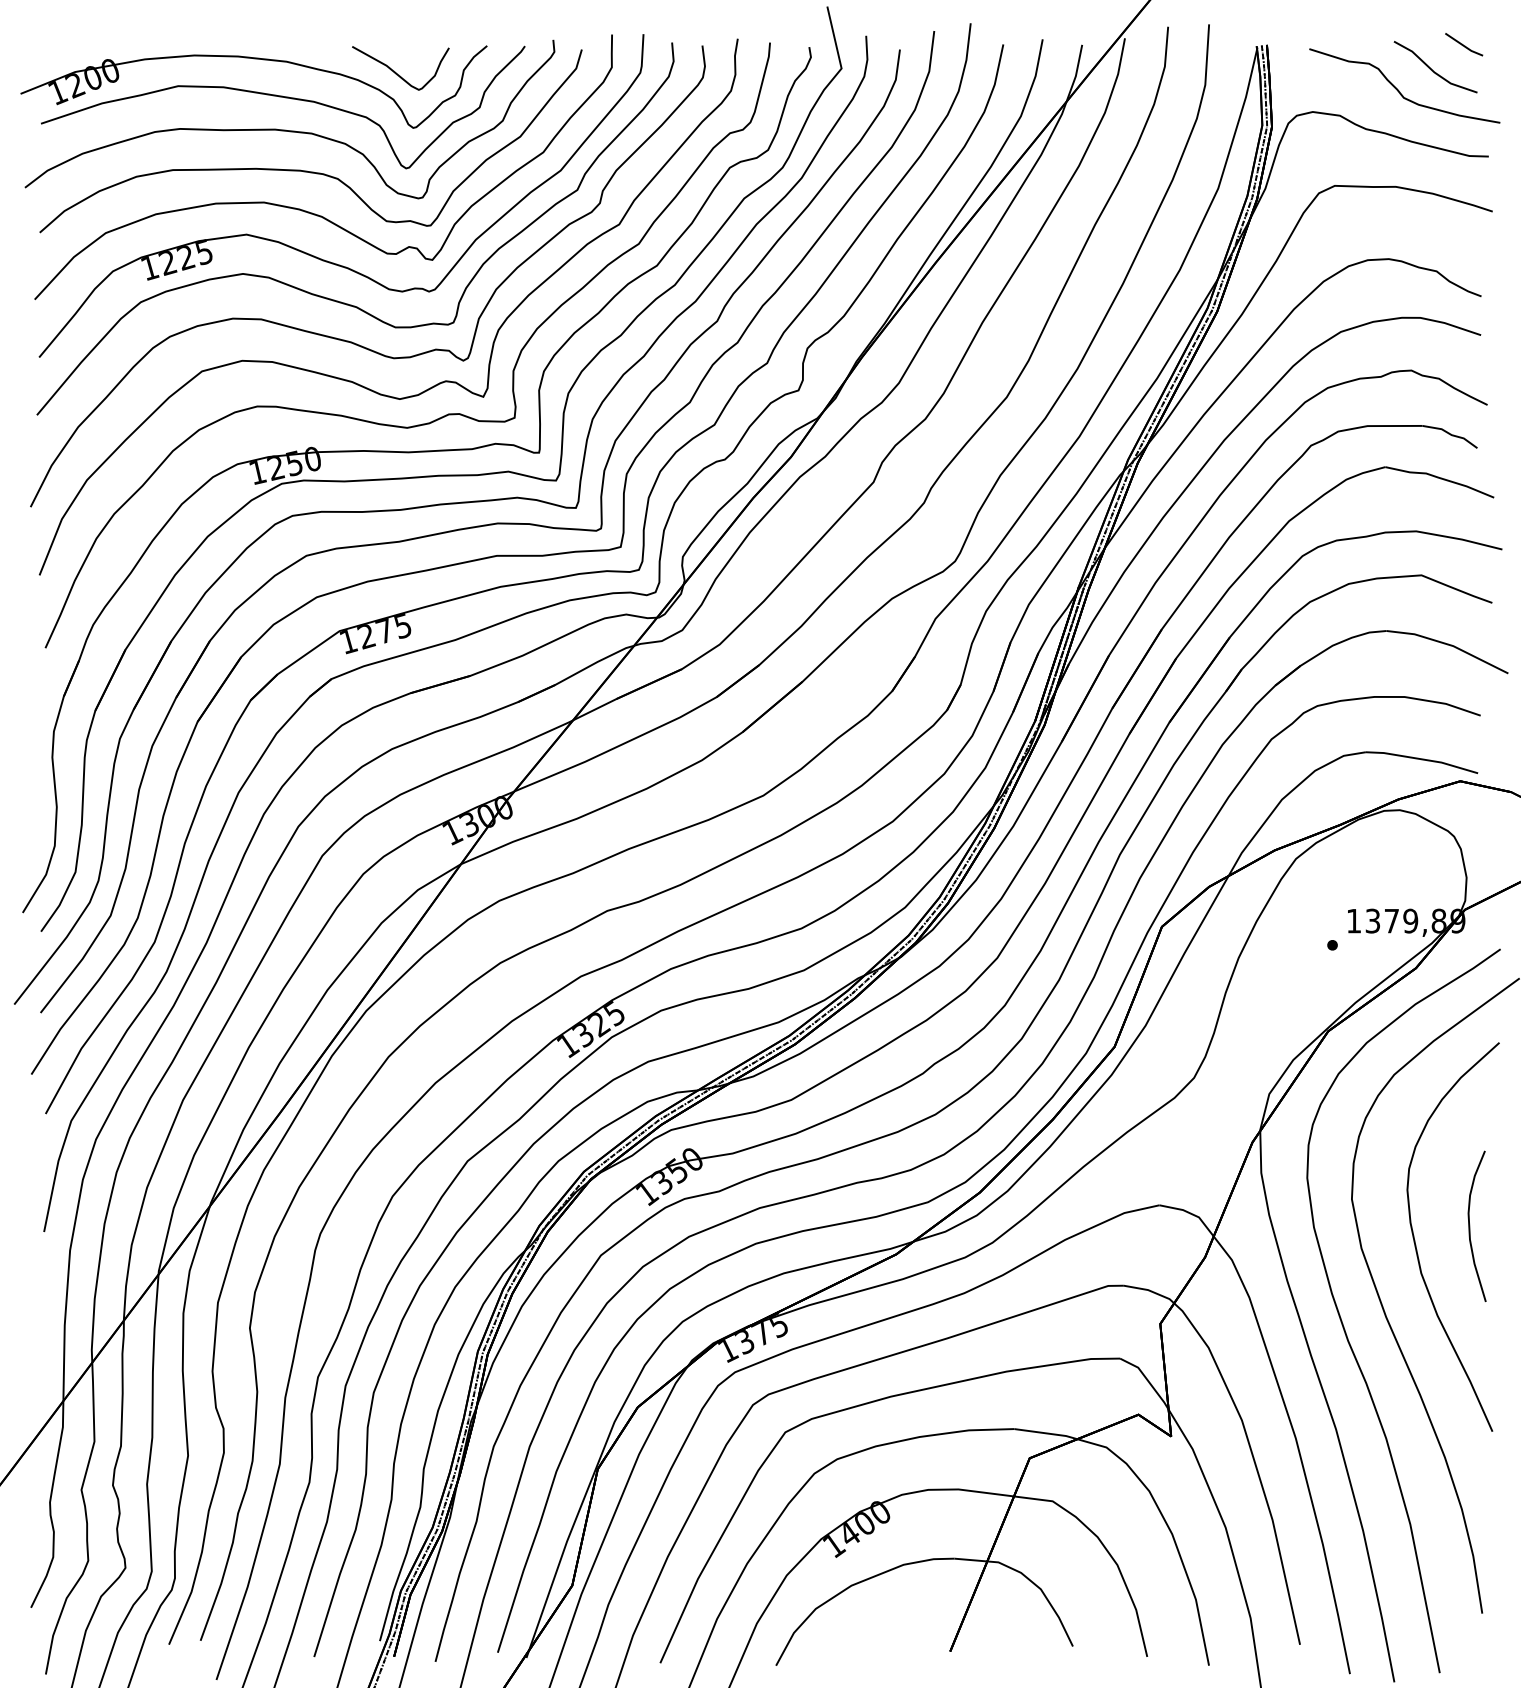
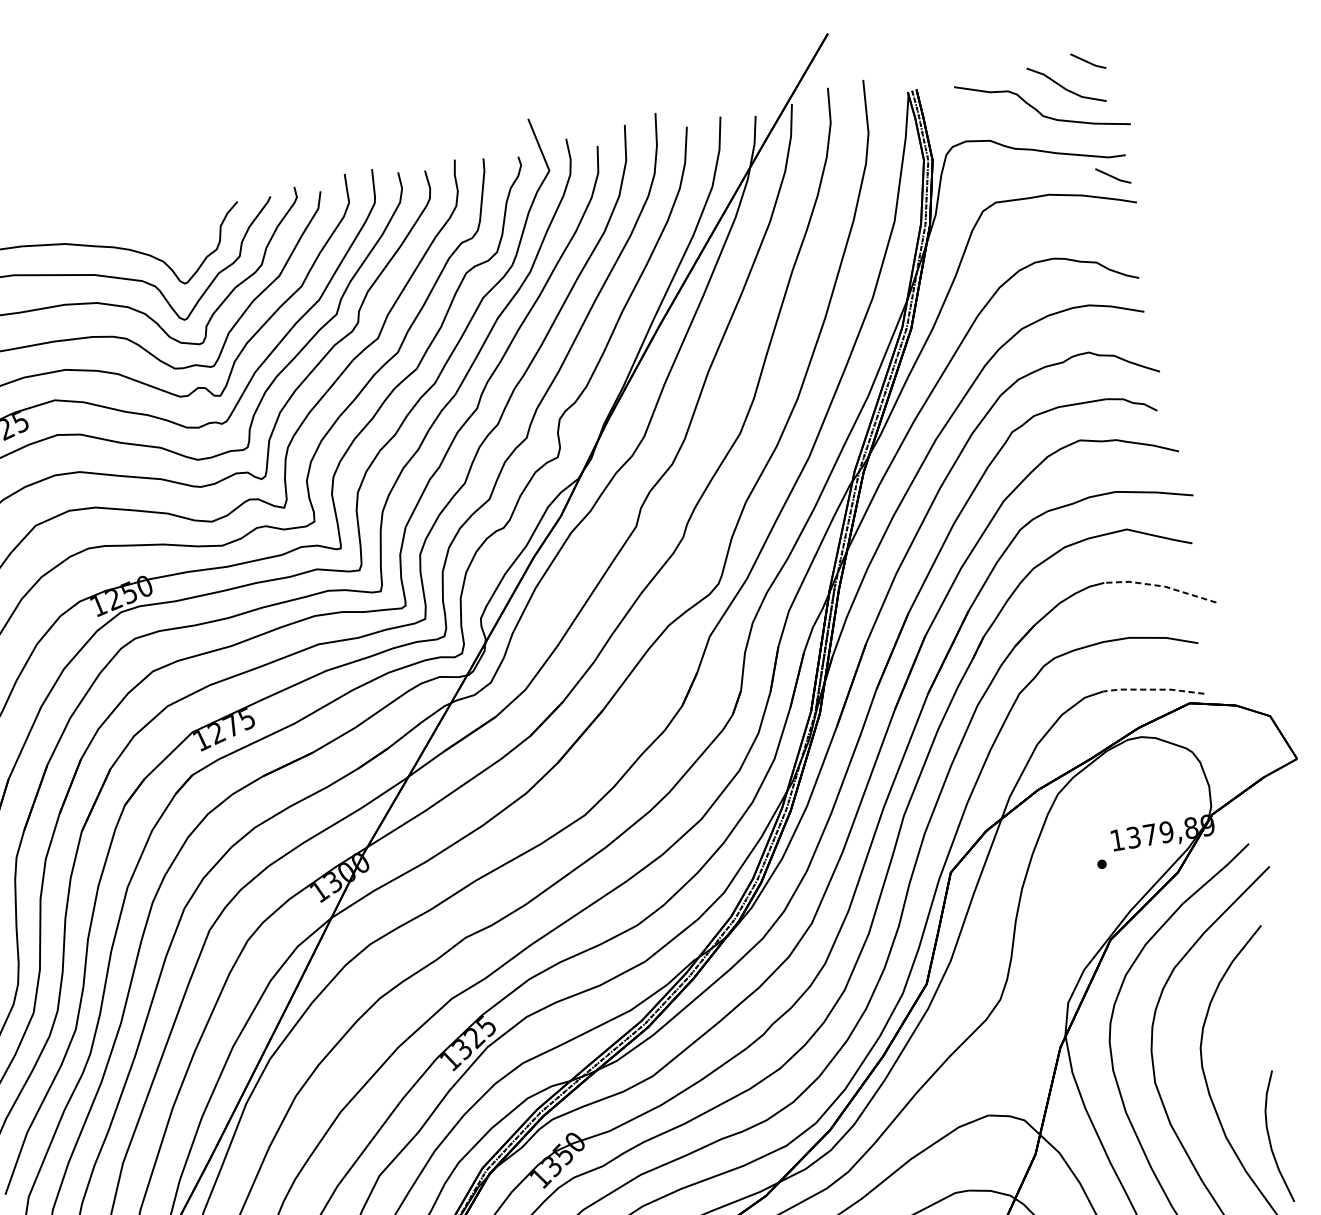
curve: (396, 72) -> (162, 237), removed
line: (1470, 177) -> (1112, 175), added
line: (1449, 644) -> (1161, 585), solid -> dashed
line: (1422, 759) -> (1153, 689), solid -> dashed
curve: (1470, 1225) -> (1270, 1137), moved

